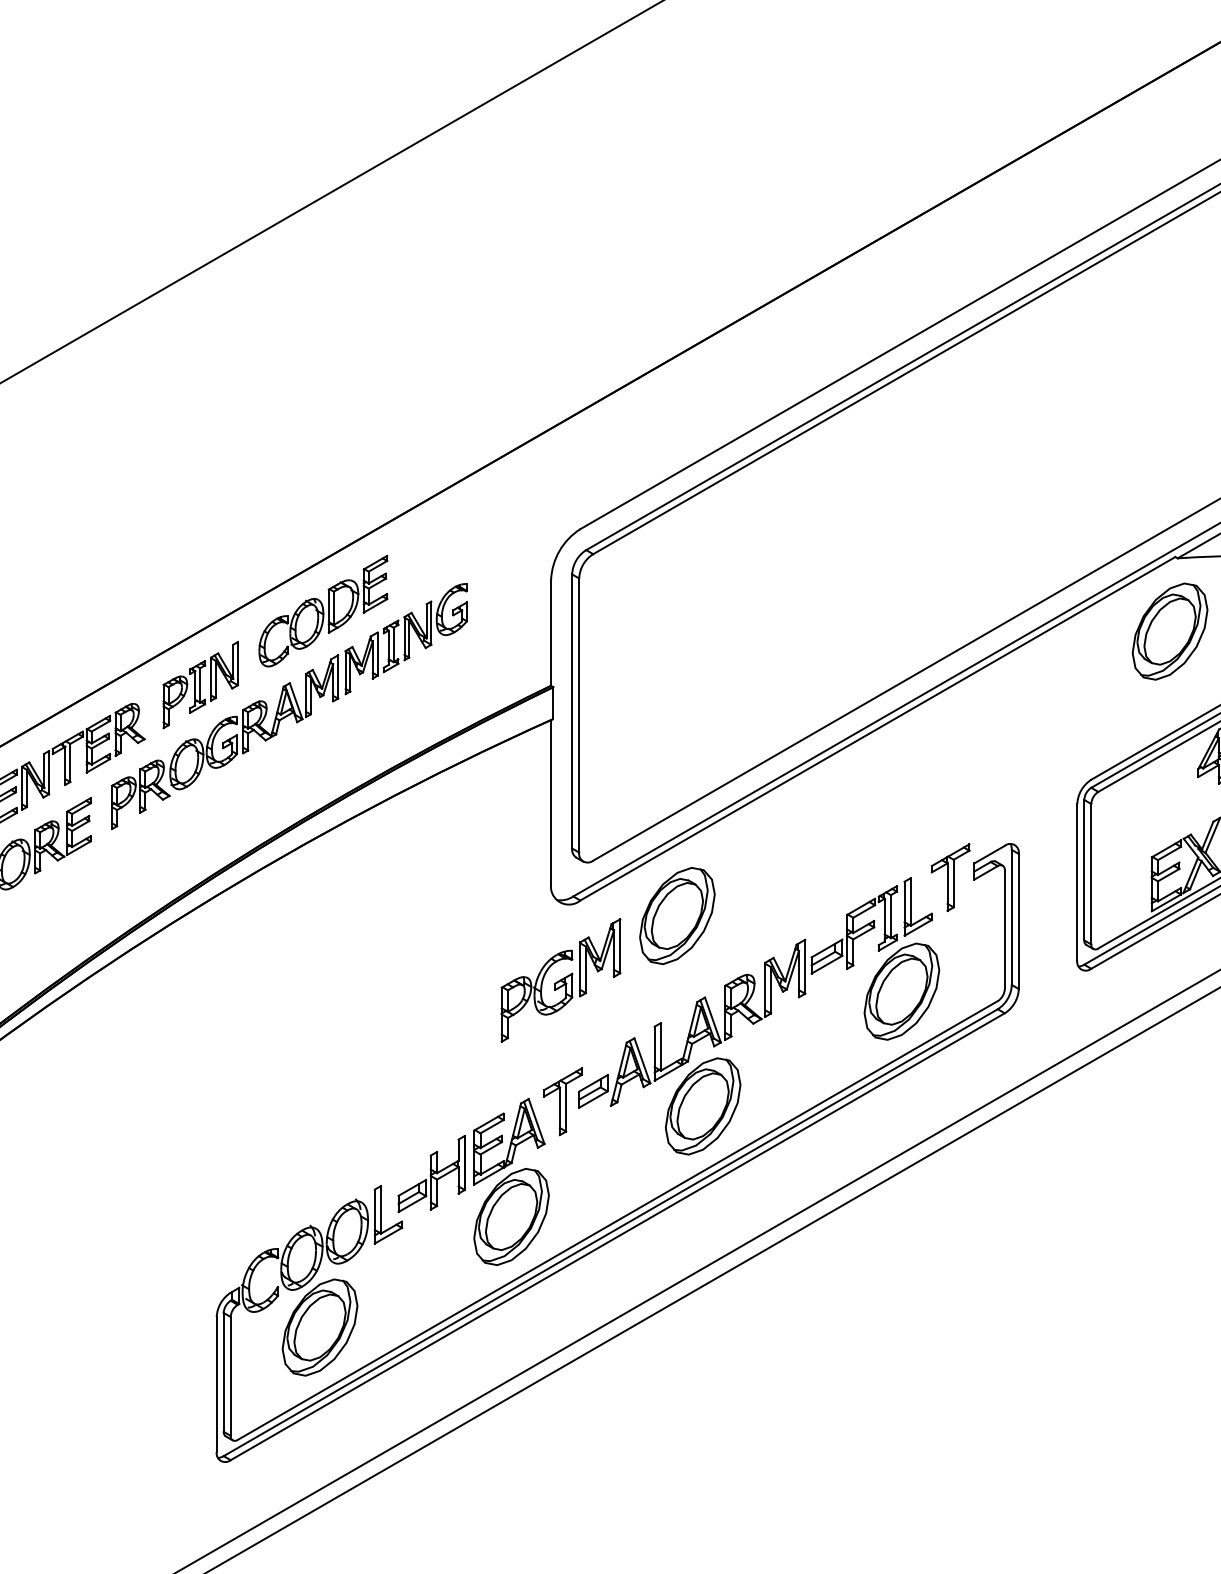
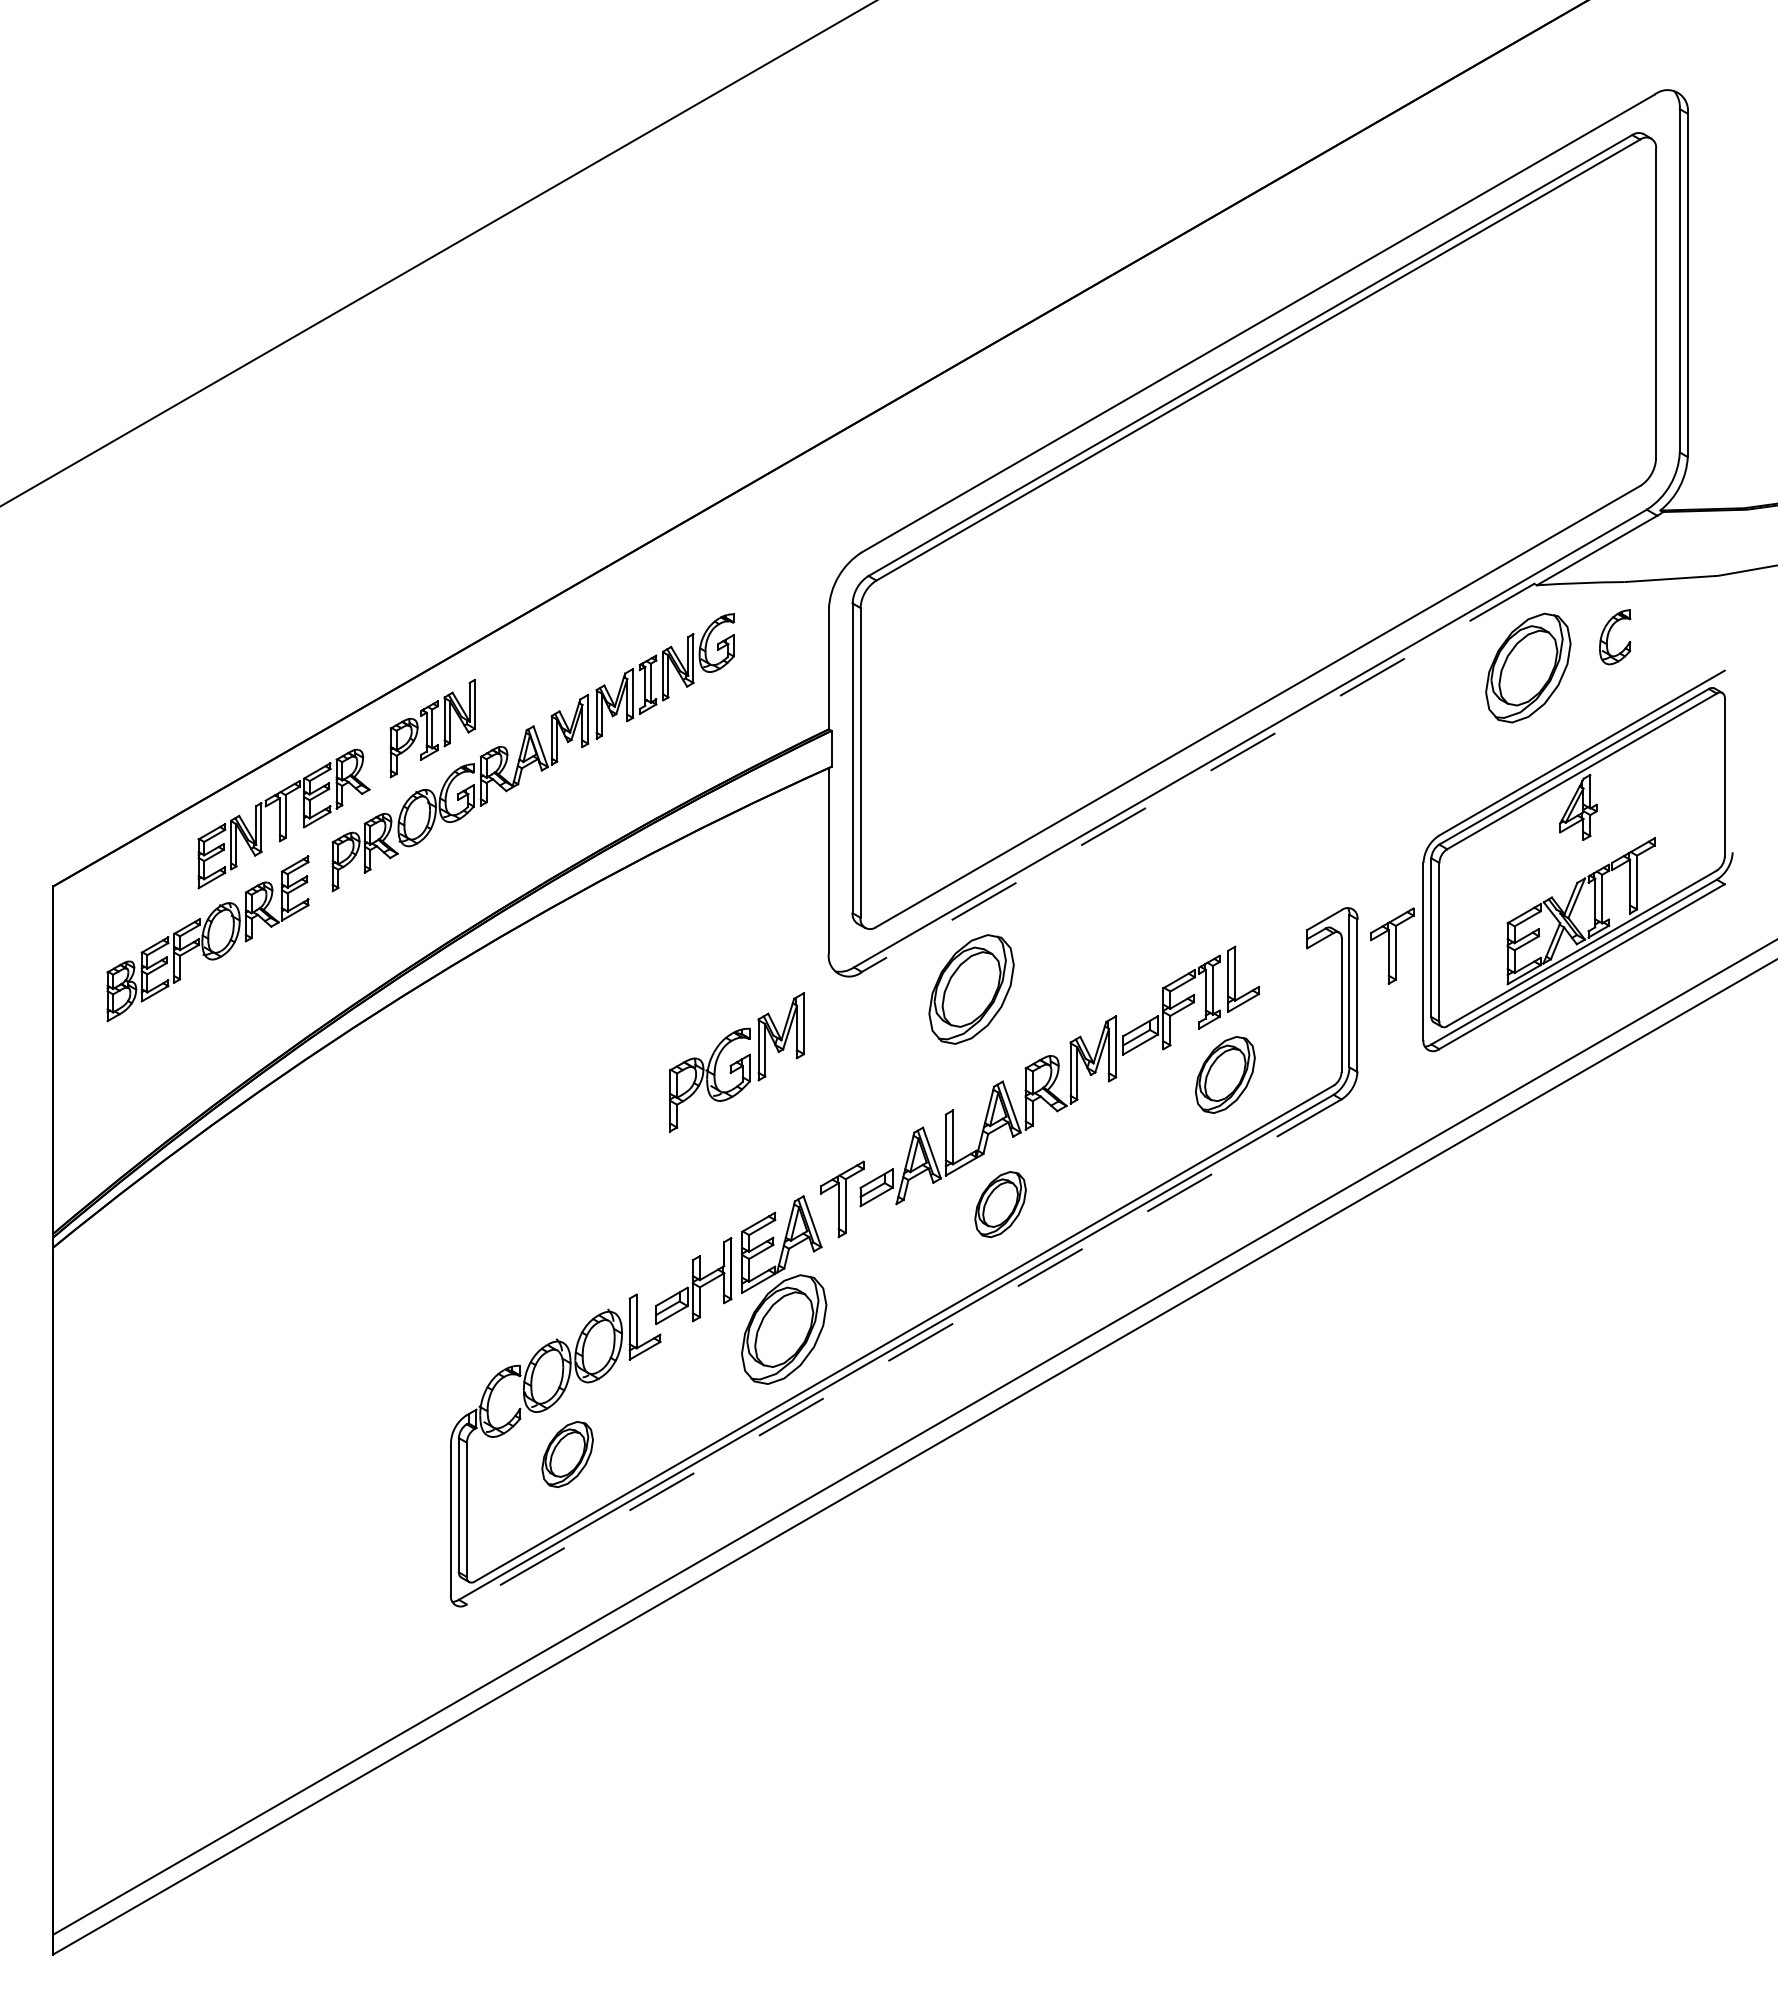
part: (323, 610) -> (571, 644), removed
line: (877, 729) -> (1197, 778), solid -> dashed
part: (950, 877) -> (1392, 945), moved
part: (561, 980) -> (737, 1062), moved
part: (902, 991) -> (1225, 1074), size x0.7
part: (702, 1106) -> (1000, 1204), size x0.6
line: (617, 1237) -> (903, 1352), solid -> dashed
part: (319, 1327) -> (567, 1454), size x0.6

